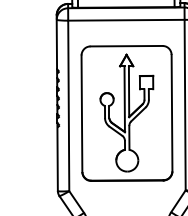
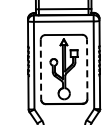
line: (81, 113) -> (40, 69), solid -> dashed
line: (172, 113) -> (87, 69), solid -> dashed

